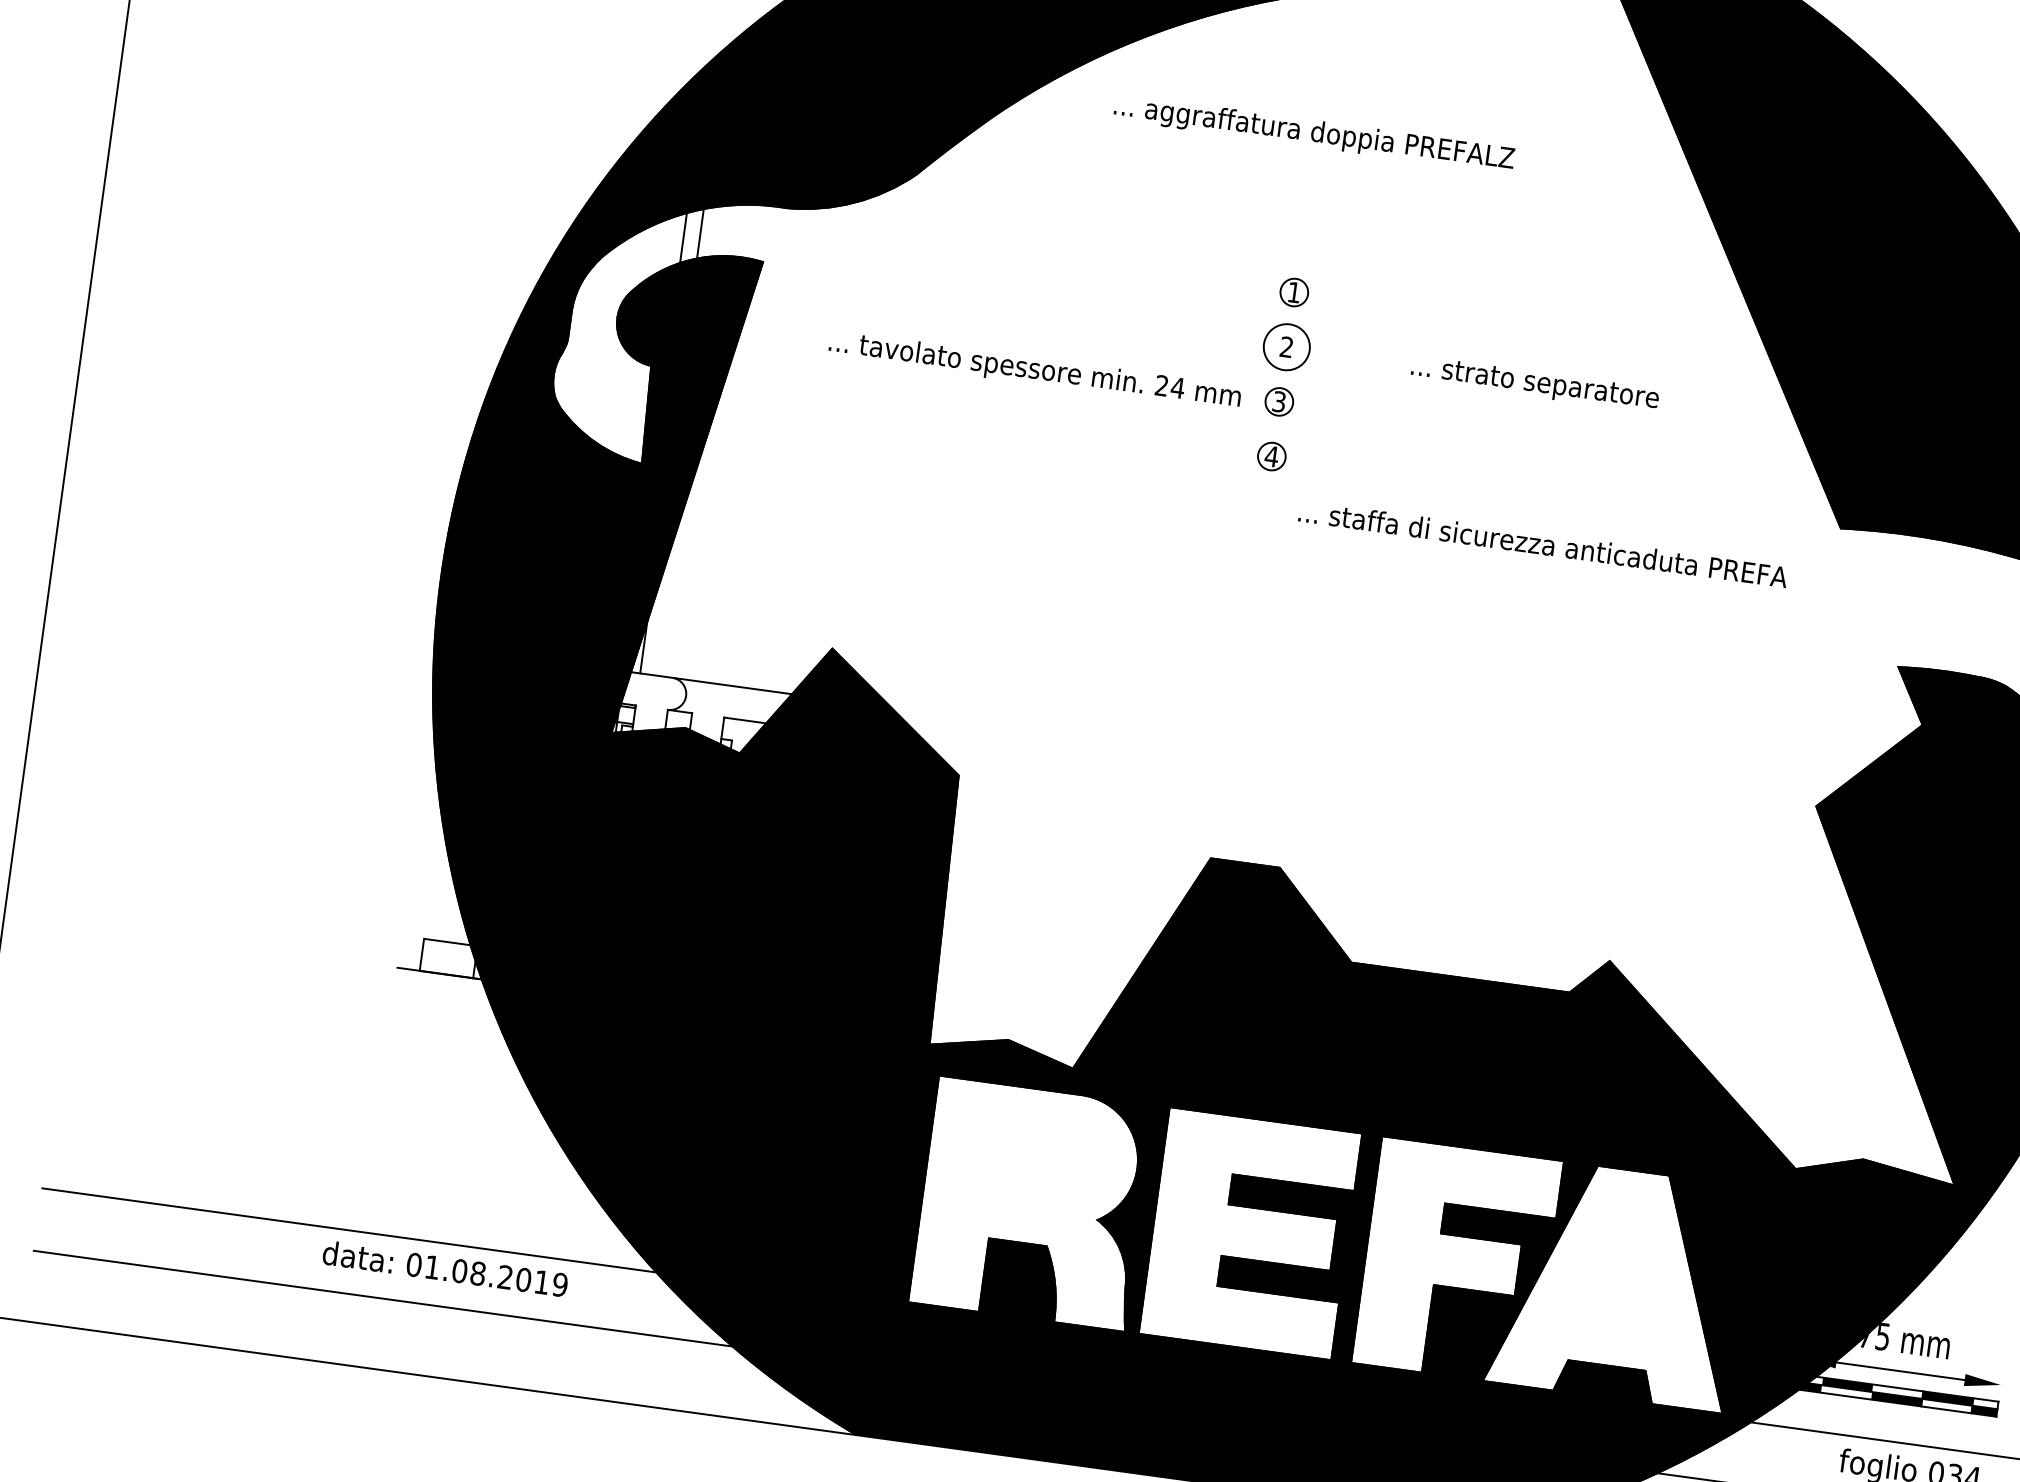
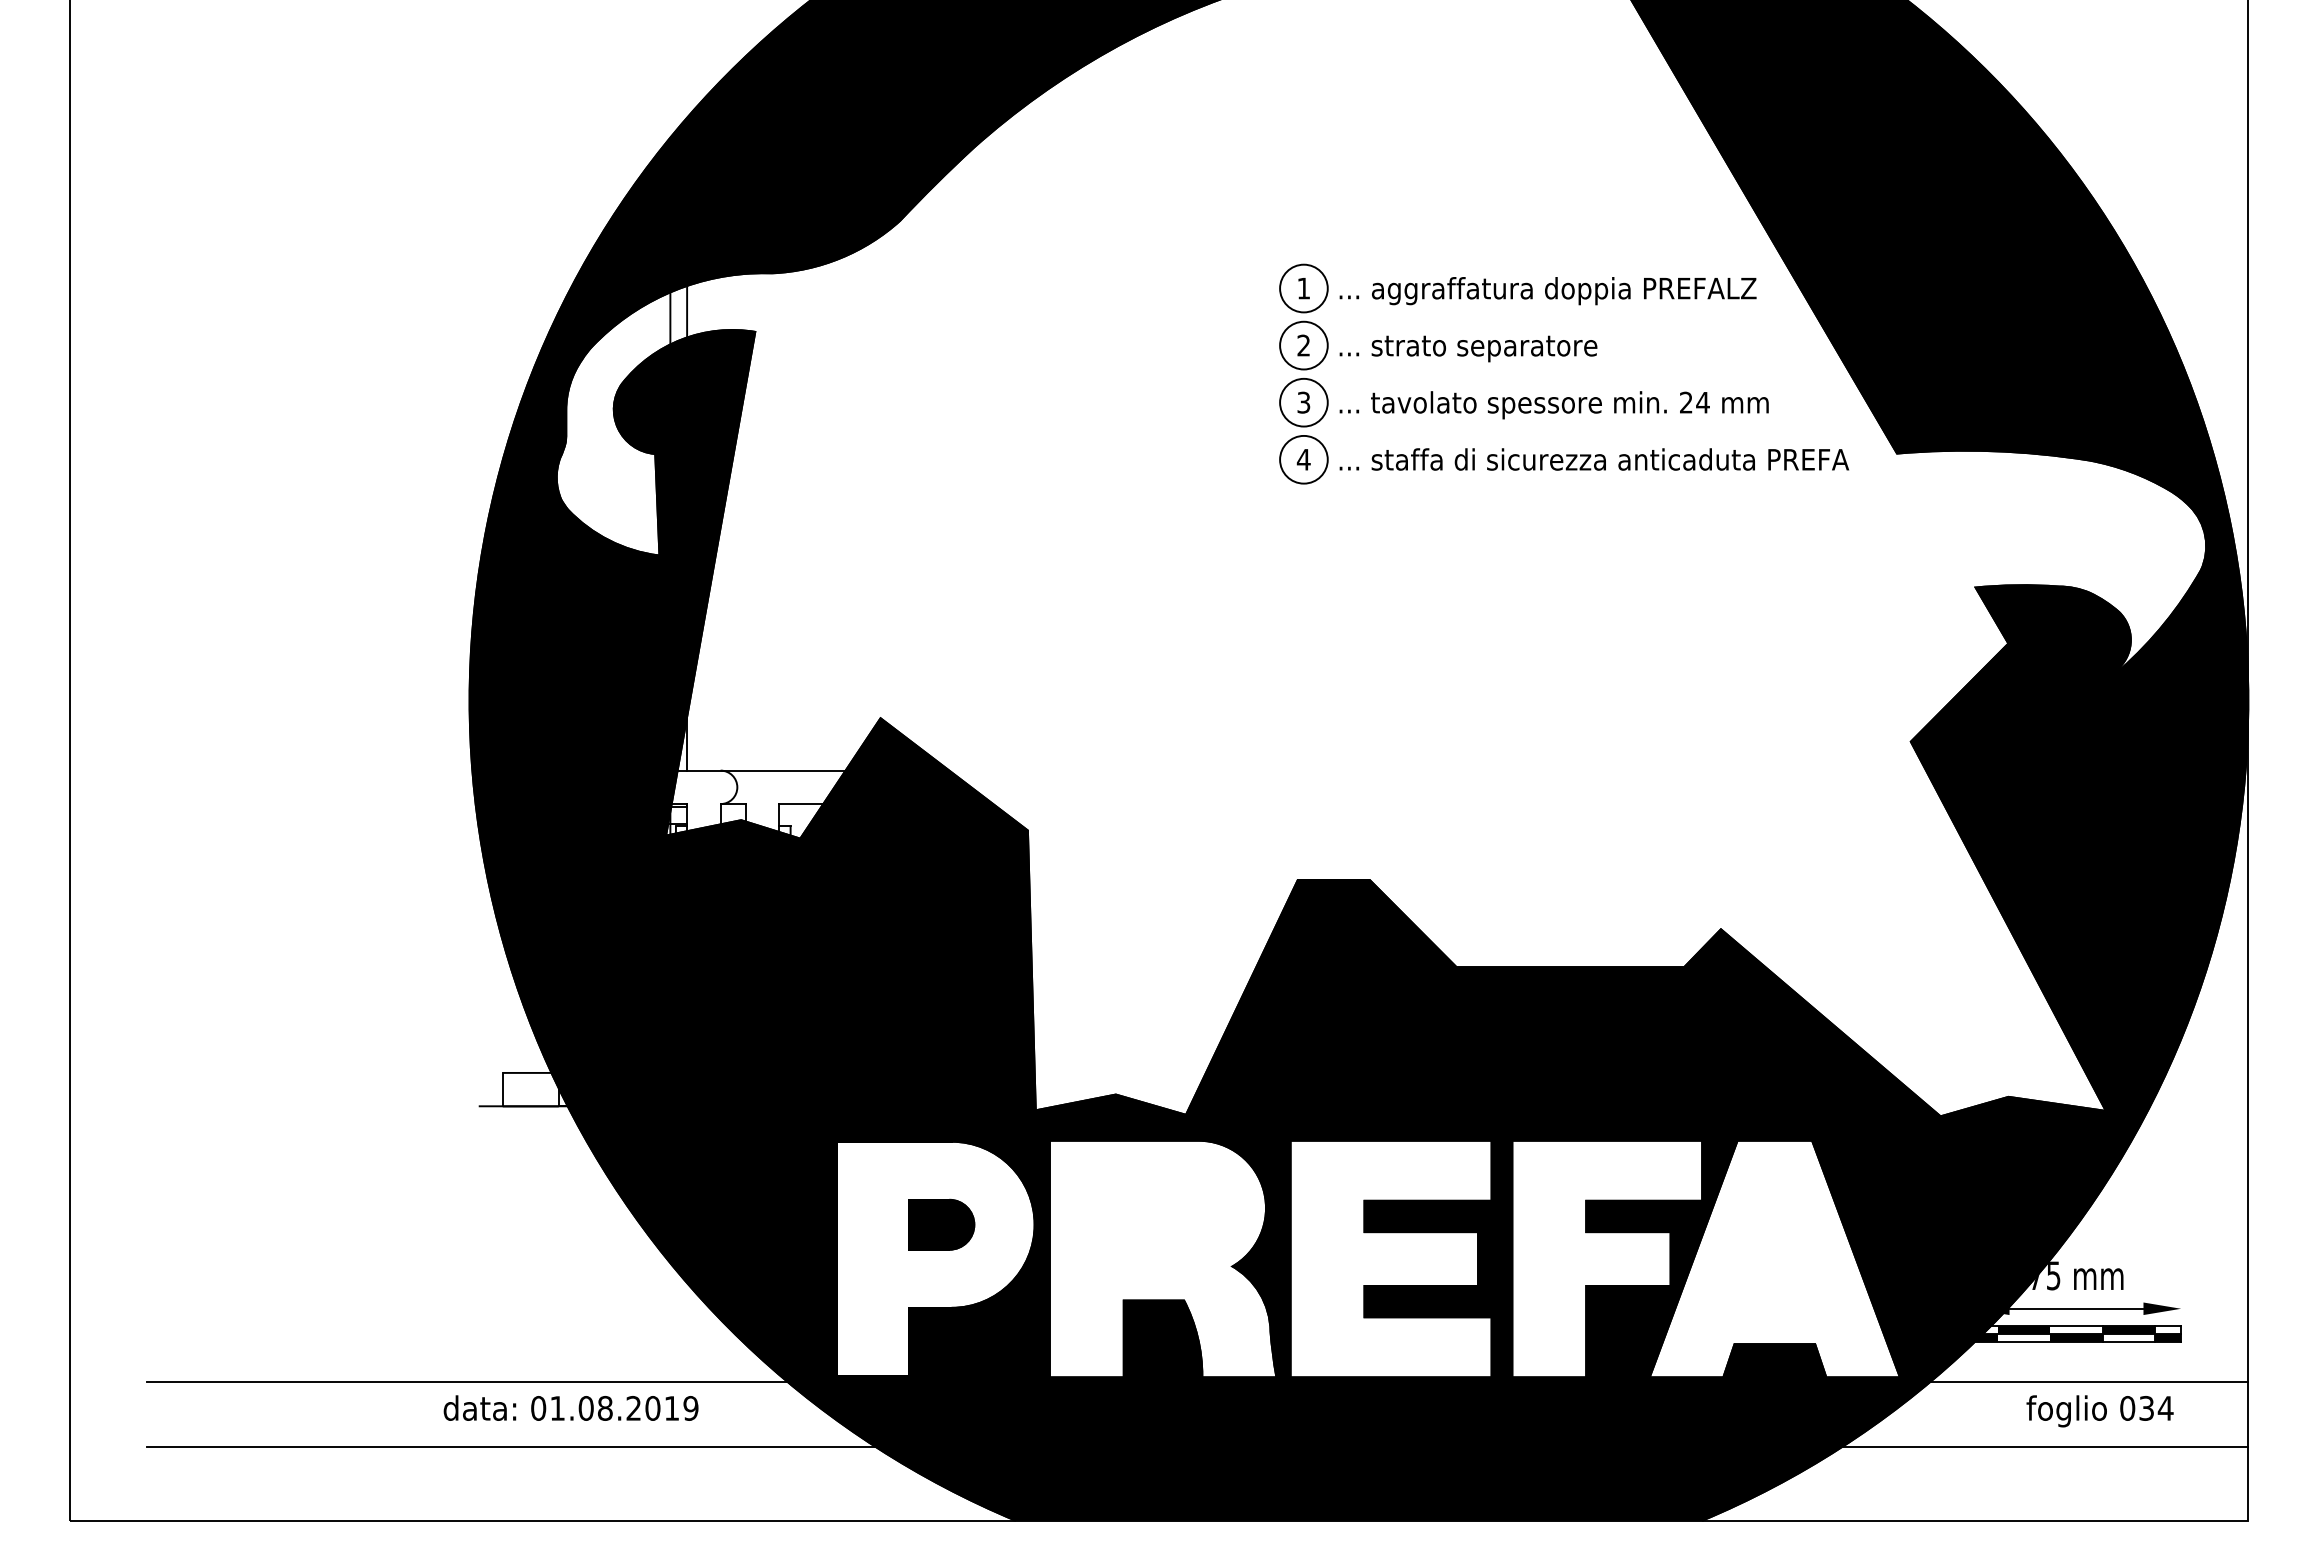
text: (1313, 134) -> (1547, 291), moved
circle: (1293, 292) -> (1303, 288), size x1.67
text: (1034, 371) -> (1553, 405), moved
text: (1535, 384) -> (1468, 348), moved
circle: (1278, 401) -> (1303, 402), size x1.67
circle: (1271, 456) -> (1303, 459), size x1.67
text: (1543, 544) -> (1594, 459), moved

